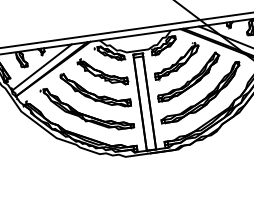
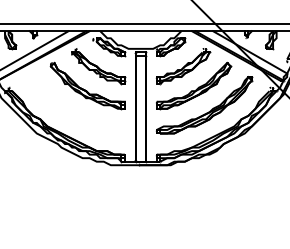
part: (86, 114) -> (73, 111), removed

